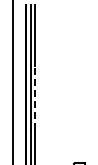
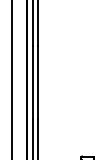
line: (35, 97) -> (37, 81), dashed -> solid

